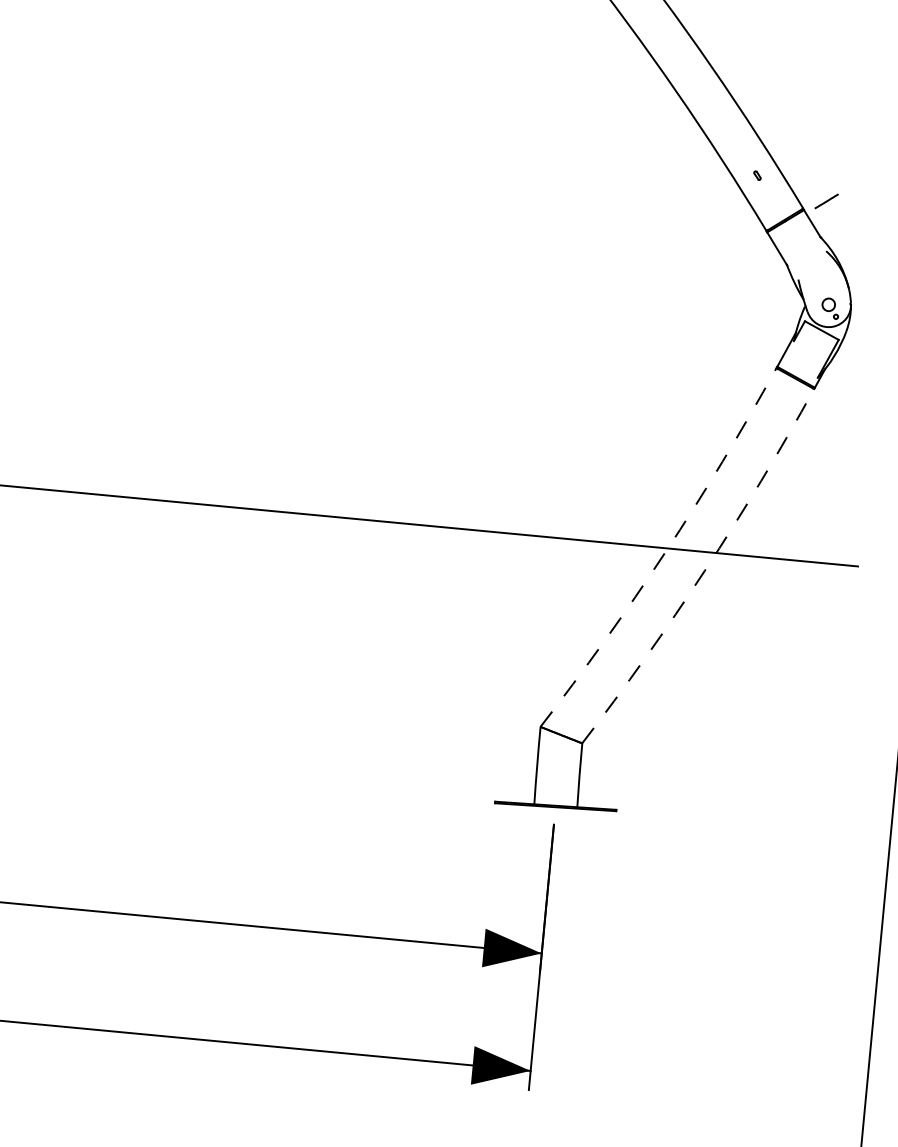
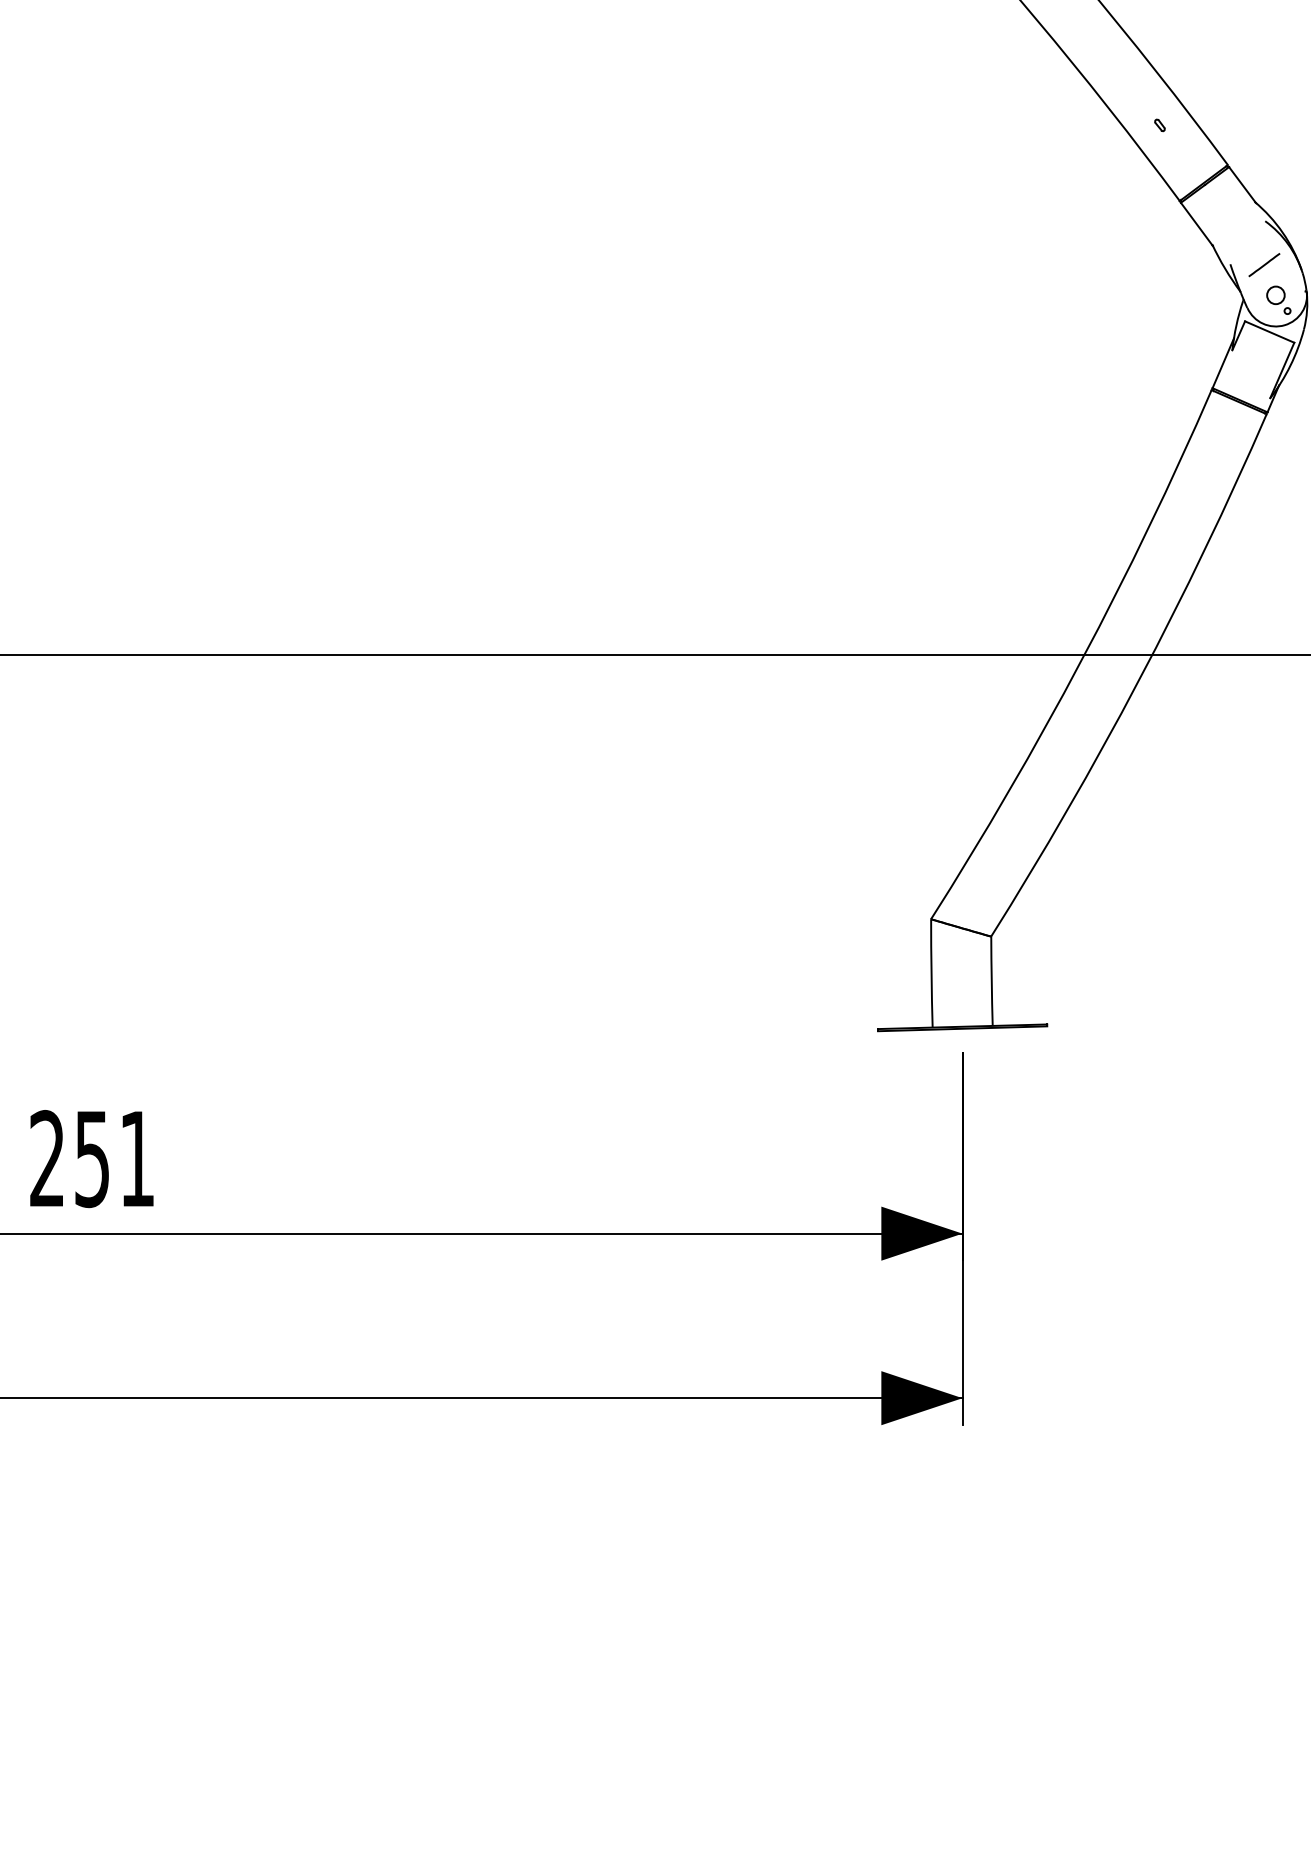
line: (826, 201) -> (1264, 265), moved
arc: (665, 552) -> (1081, 660), dashed -> solid
arc: (704, 570) -> (1138, 680), dashed -> solid

